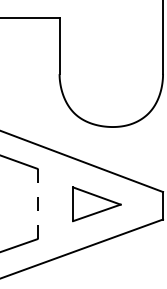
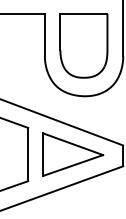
part: (111, 60) -> (84, 45), added
line: (37, 203) -> (28, 154), dashed -> solid
part: (96, 204) -> (72, 154), size x1.67

